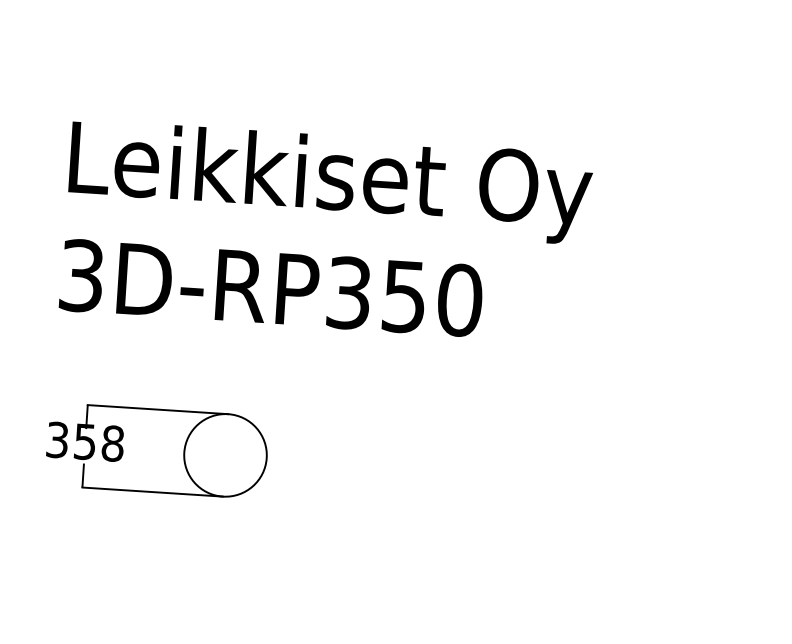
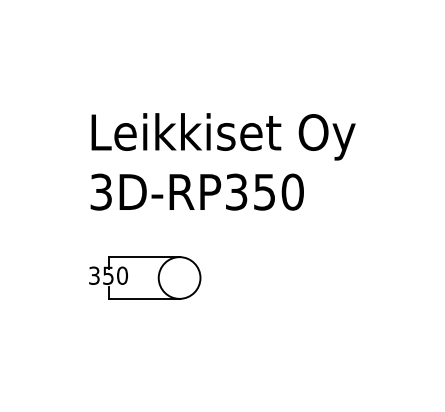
text: (113, 443) -> (122, 275), 358 -> 350

